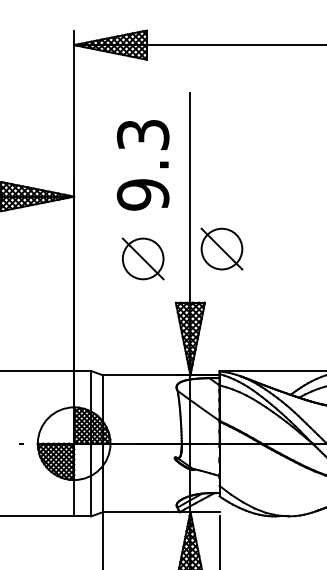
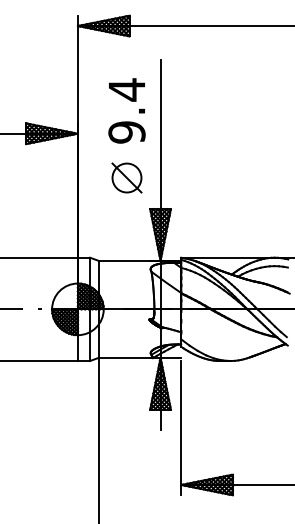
text: (142, 134) -> (126, 89), 9.3 -> 9.4
part: (221, 248) -> (182, 170), removed

